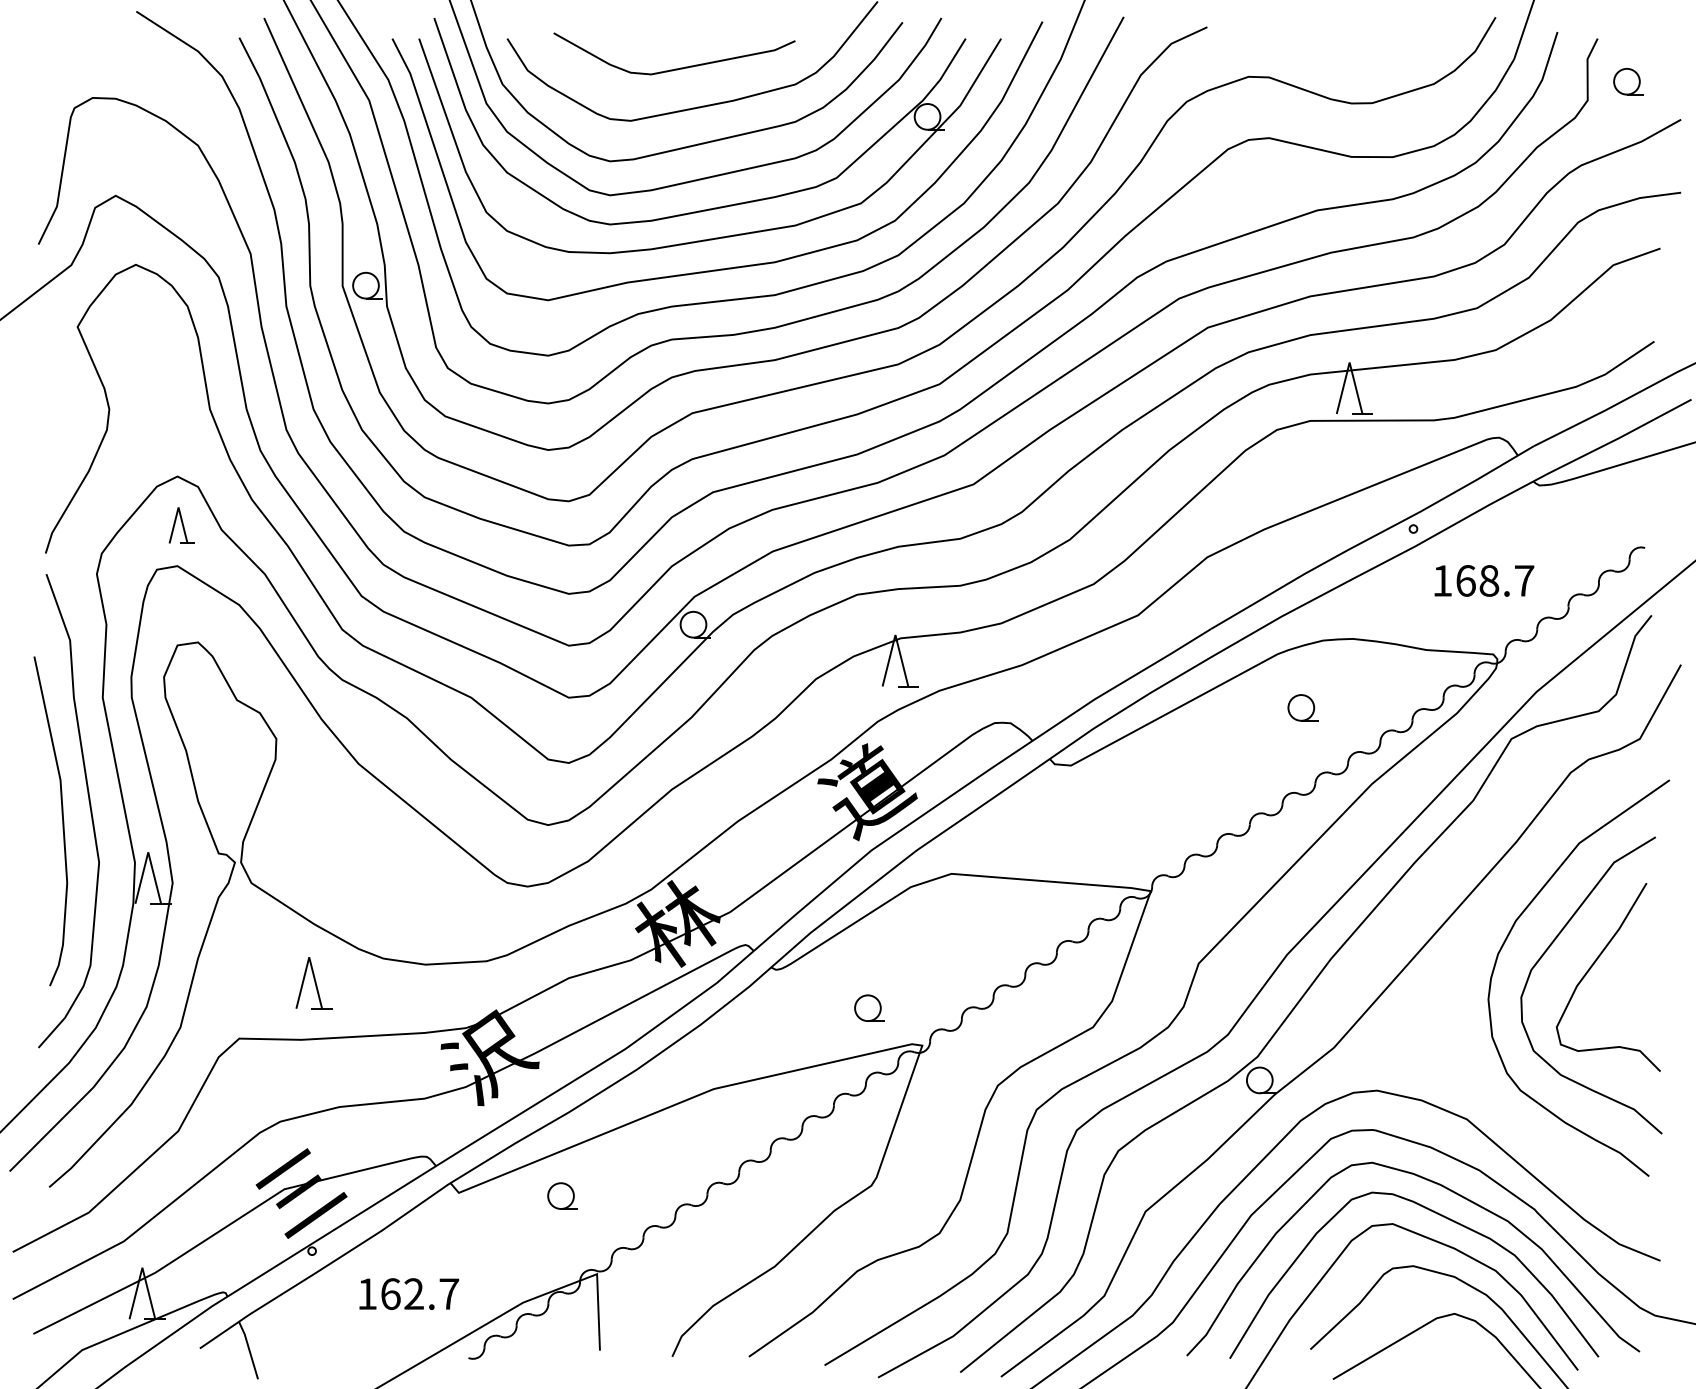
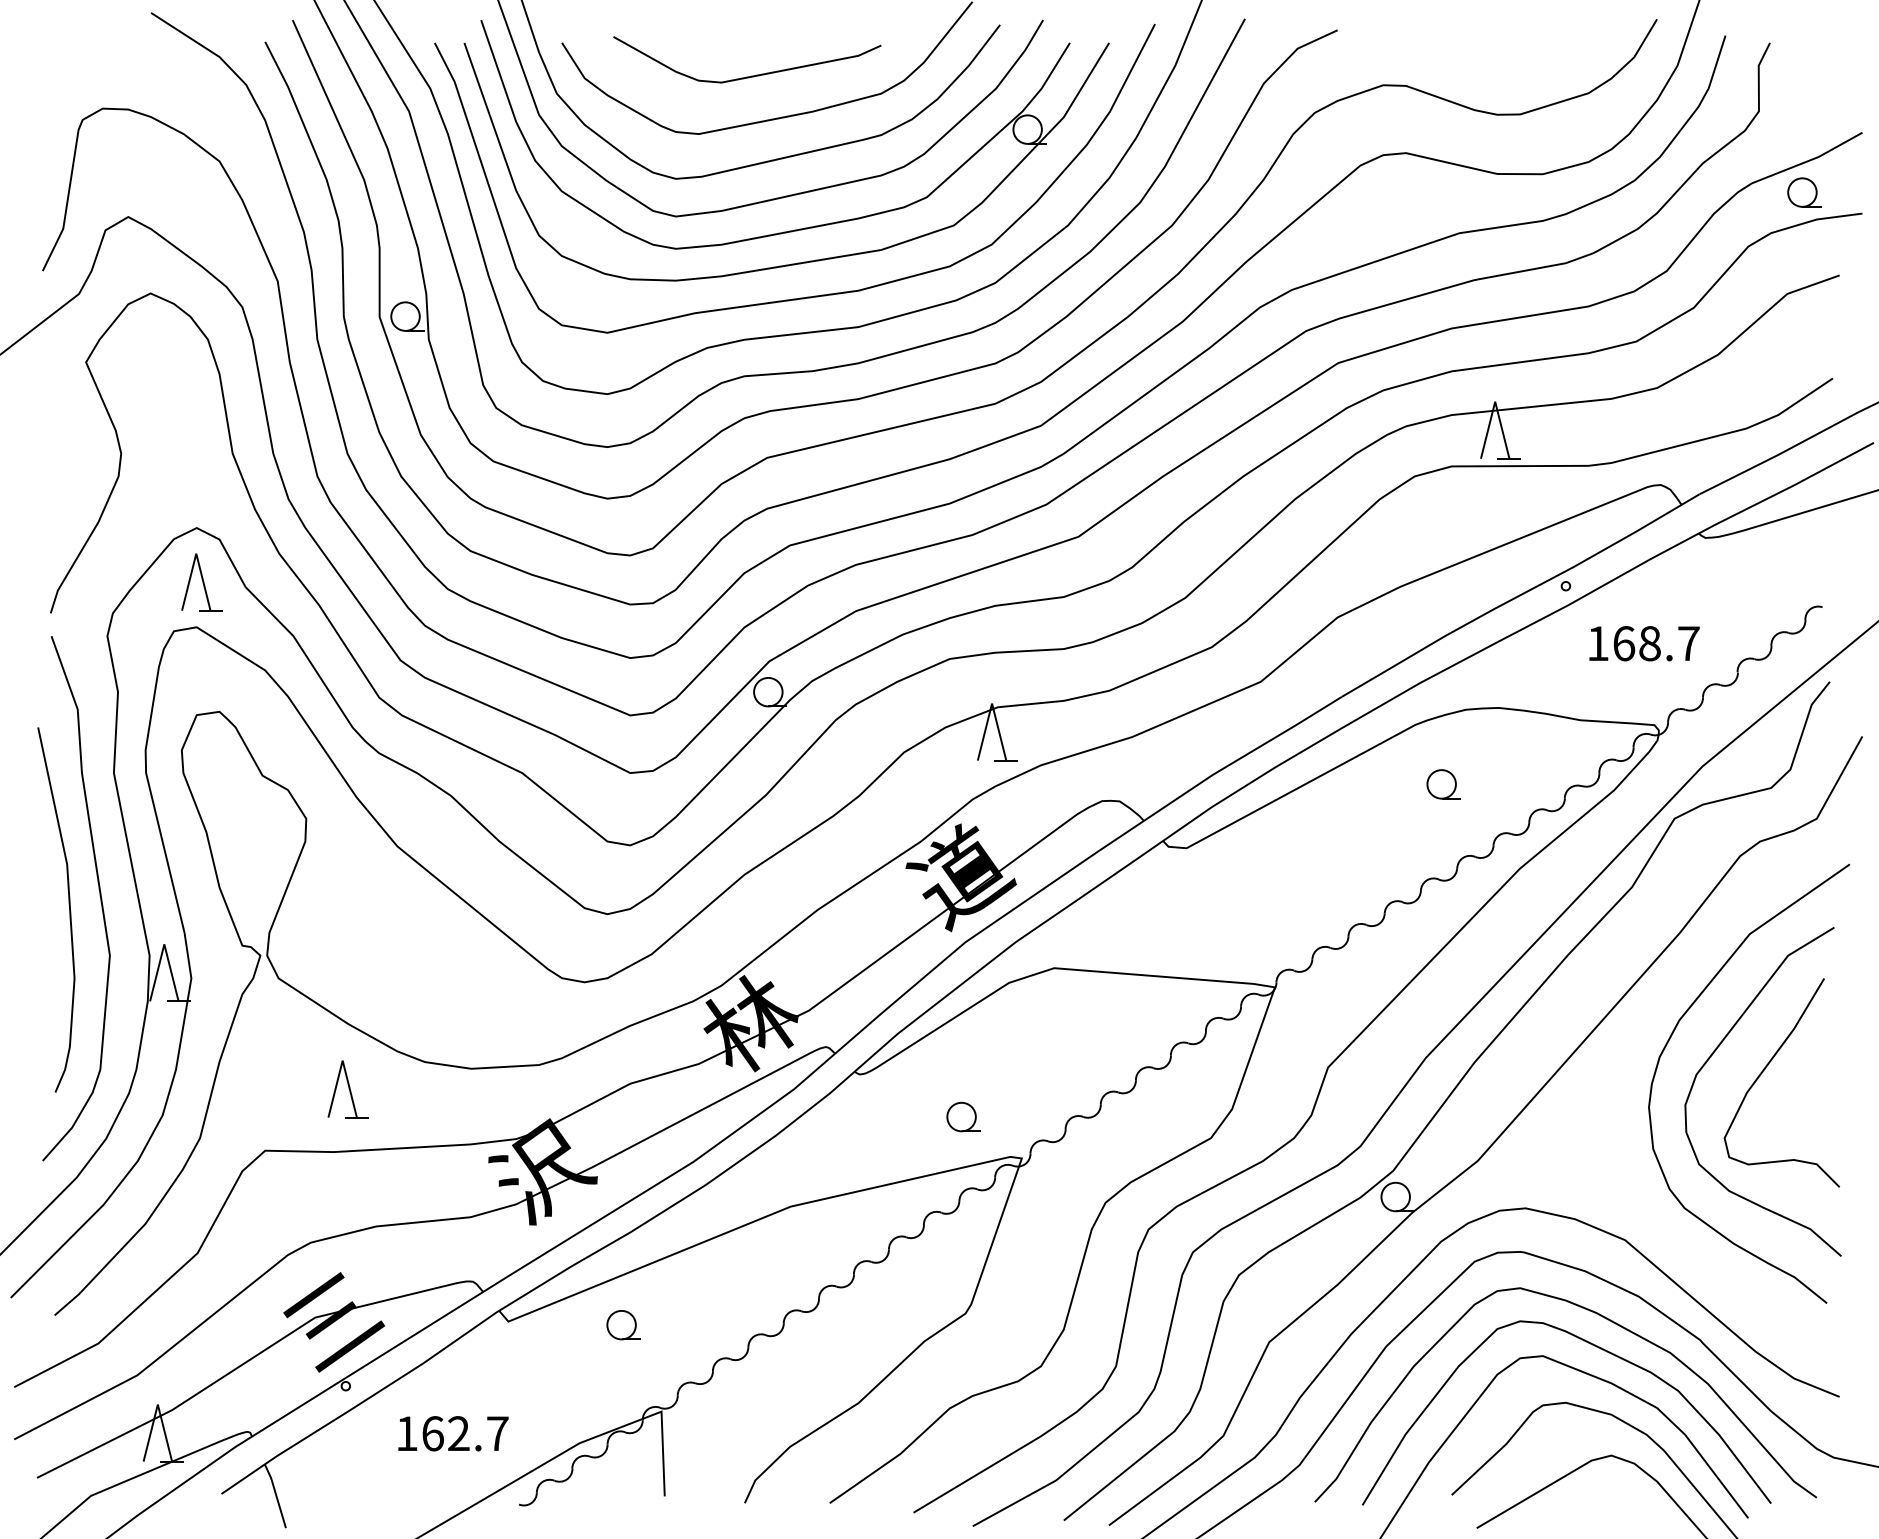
part: (1628, 81) -> (1804, 192), moved
part: (181, 525) -> (201, 582), size x1.43

